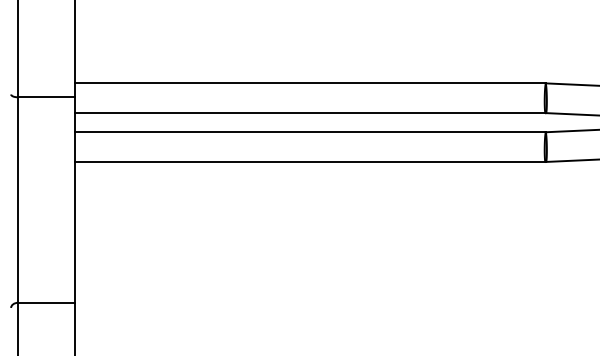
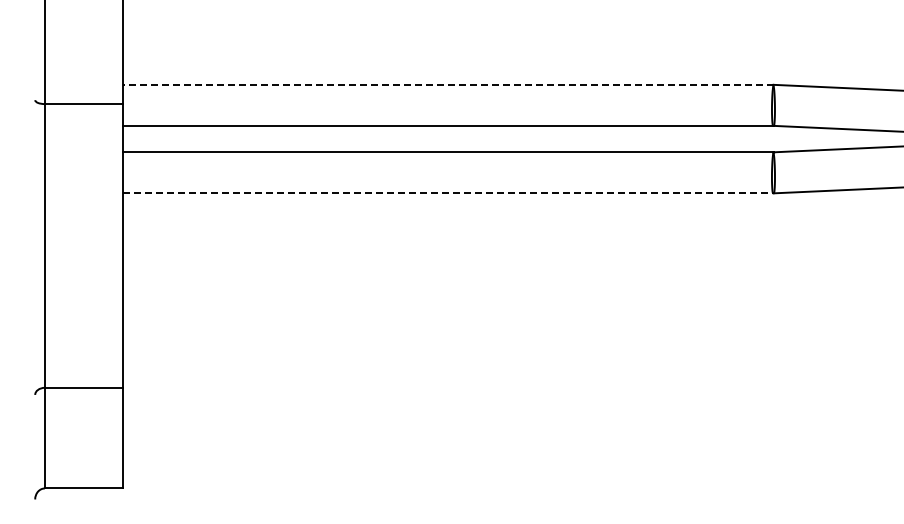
line: (310, 83) -> (448, 84), solid -> dashed
line: (310, 162) -> (448, 193), solid -> dashed

